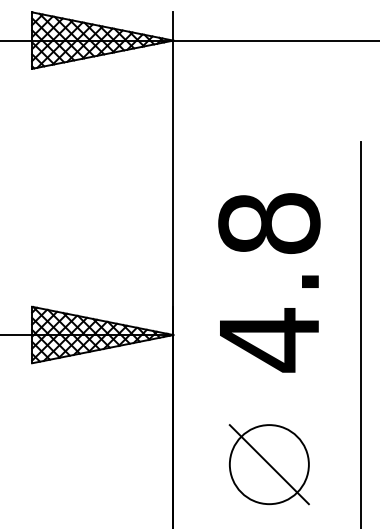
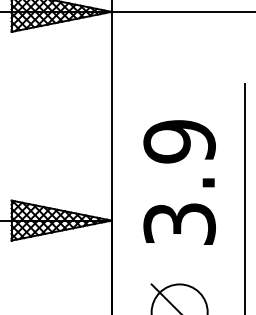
text: (269, 282) -> (179, 183), 4.8 -> 3.9

